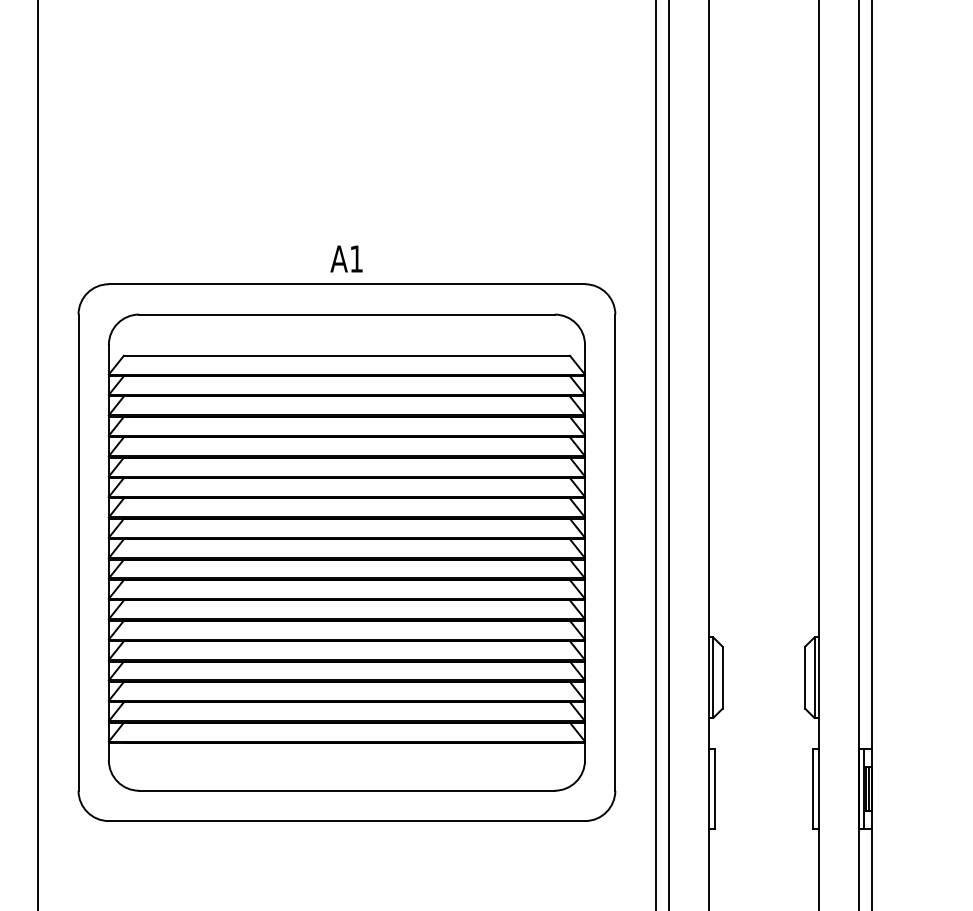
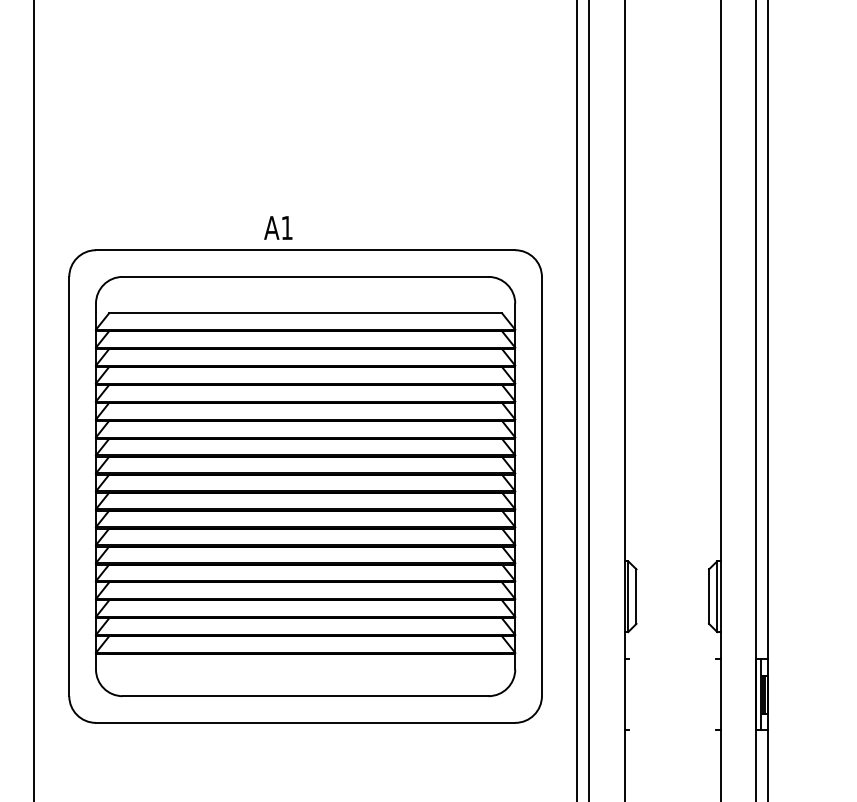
text: (346, 258) -> (278, 227), moved
line: (714, 788) -> (629, 694), removed
line: (813, 788) -> (716, 694), removed

